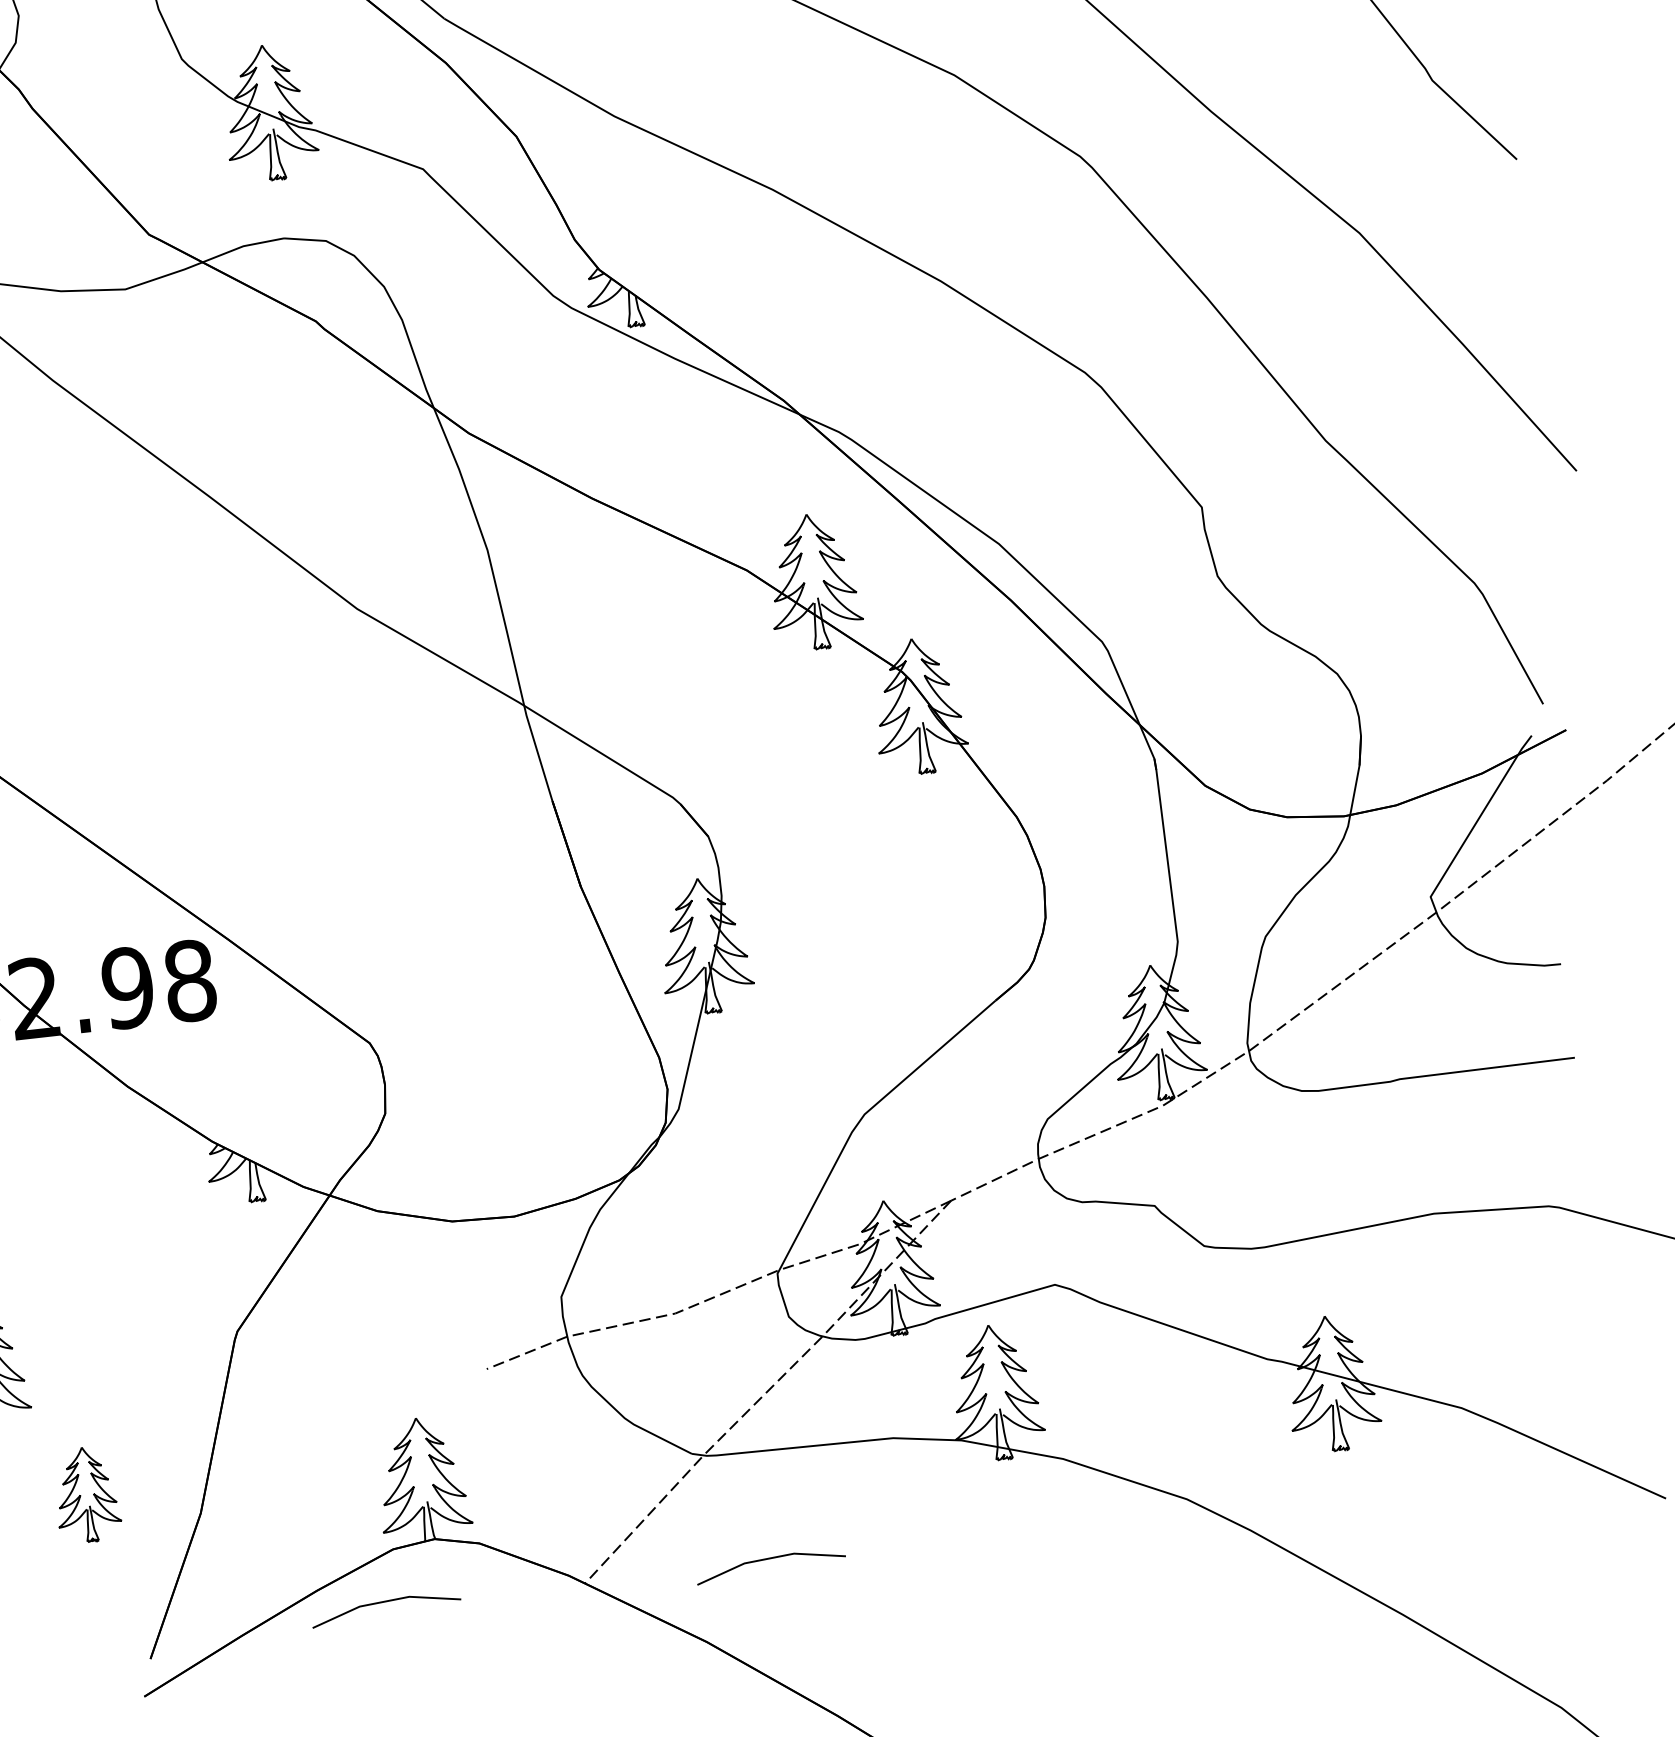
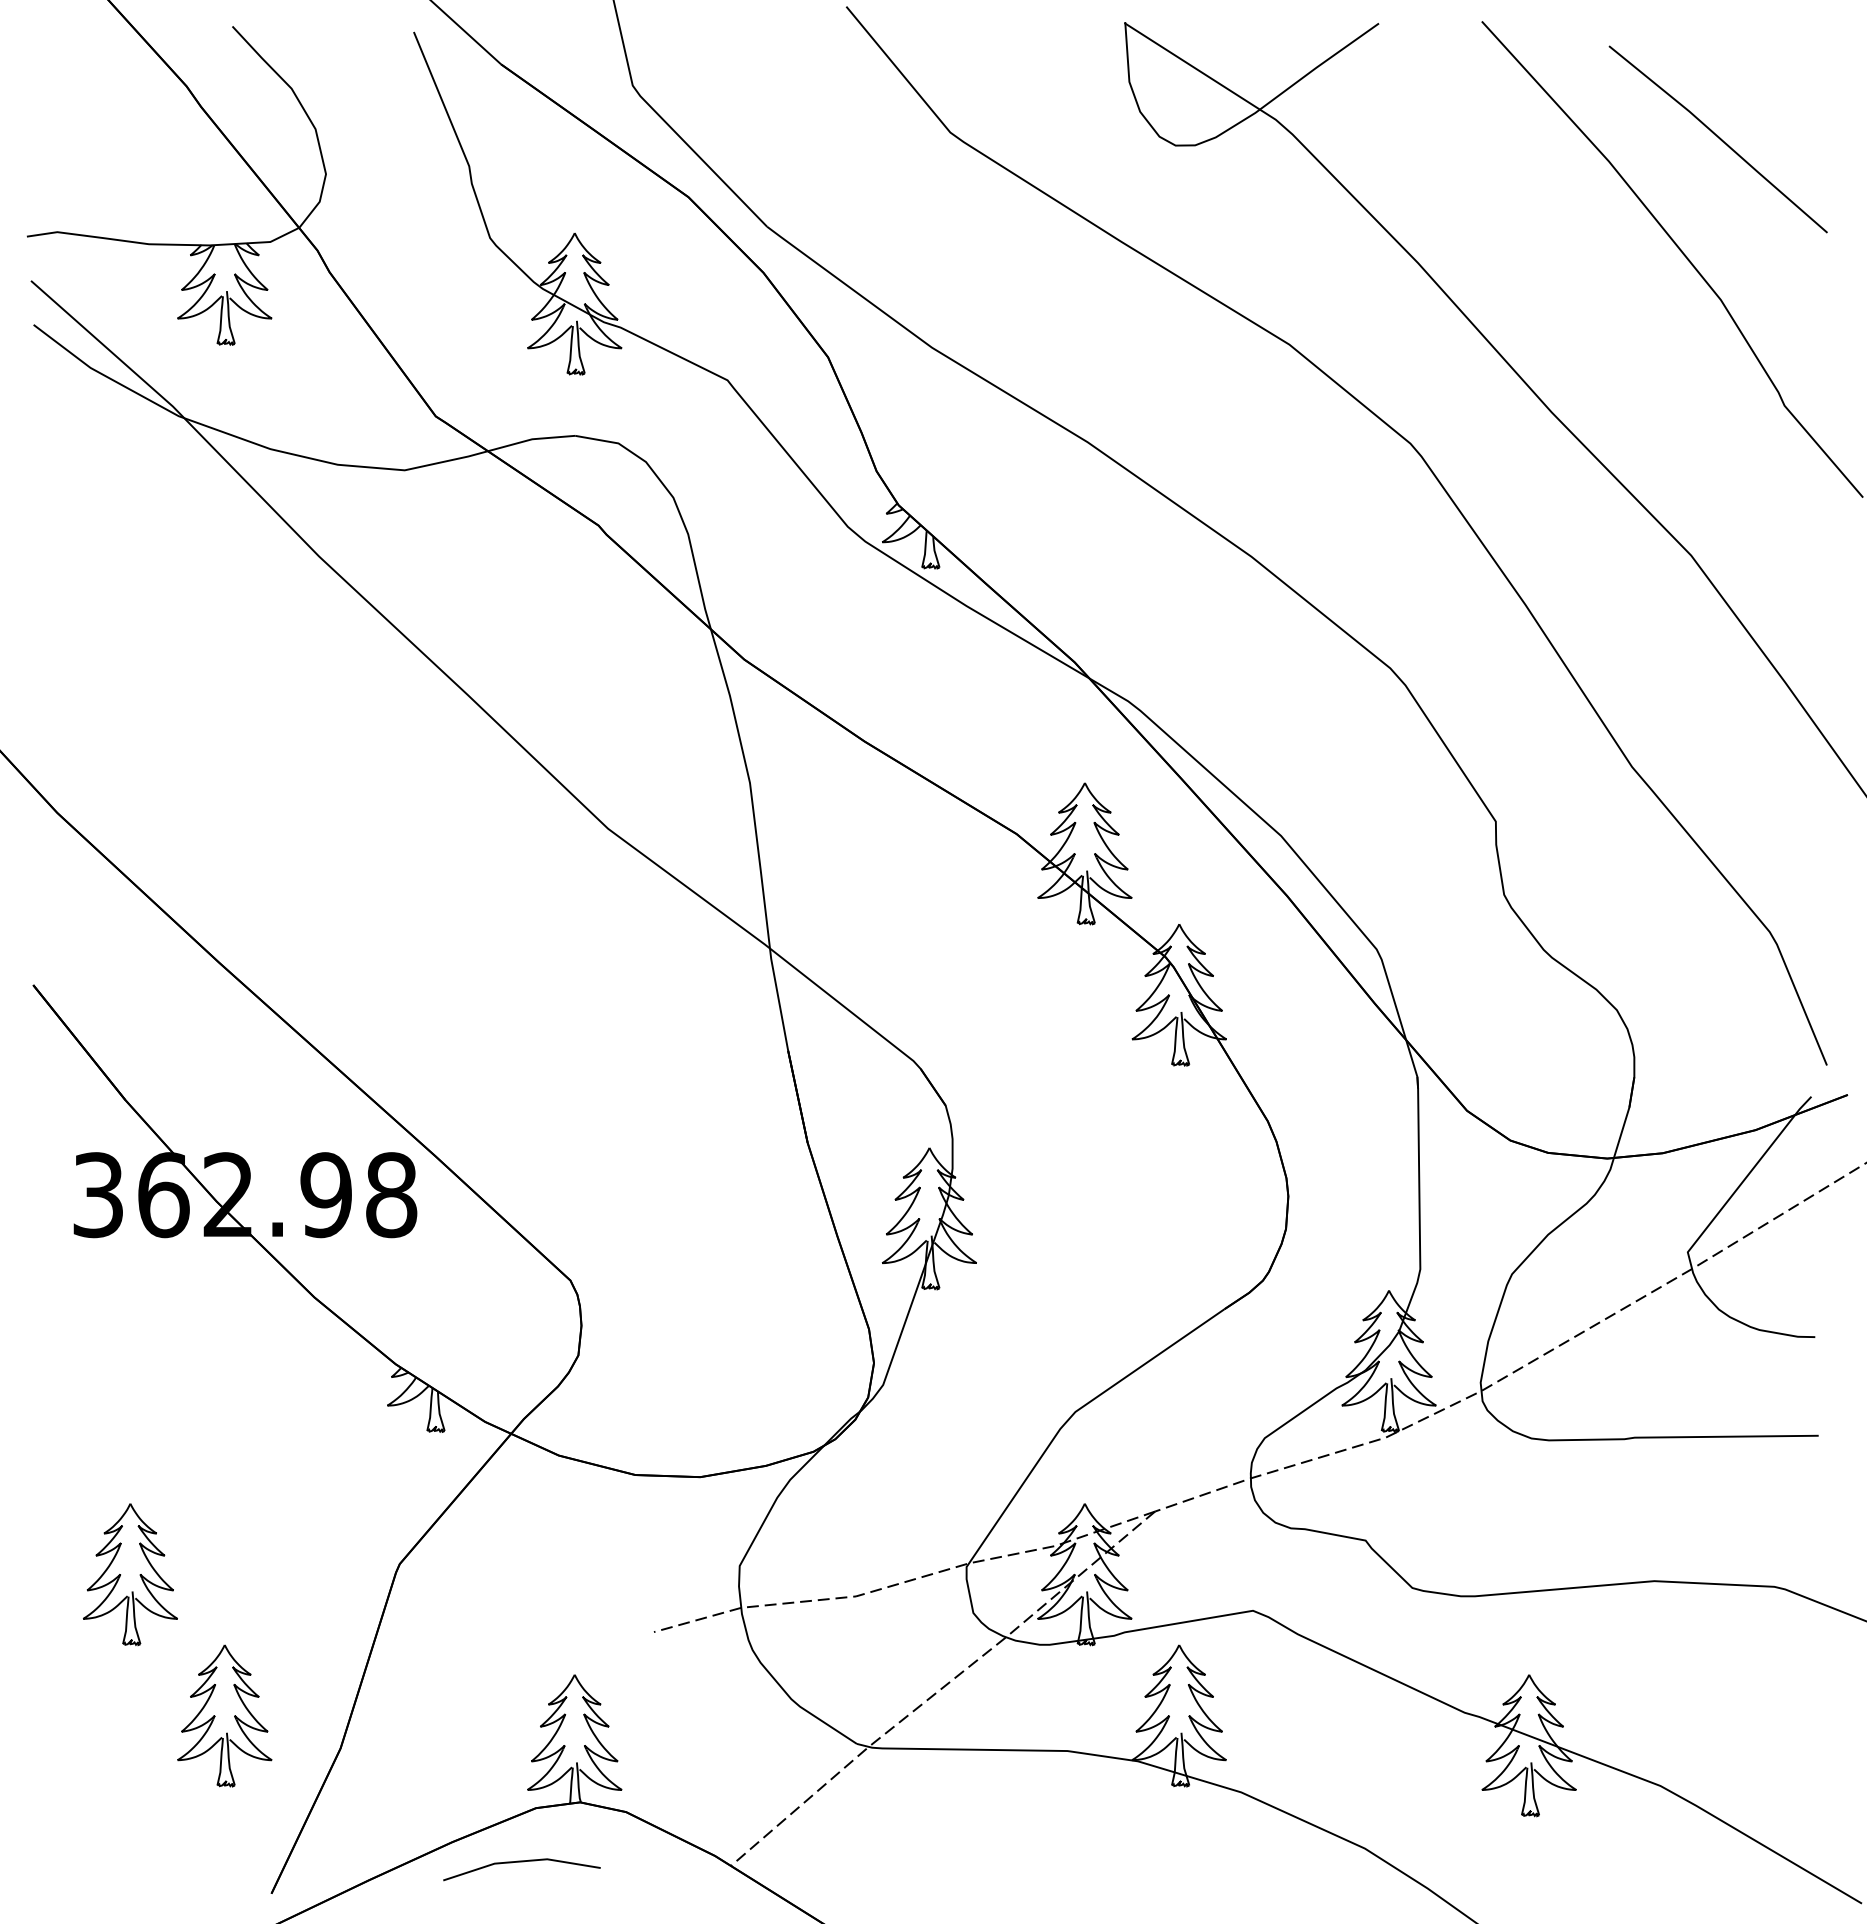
part: (86, 1494) -> (224, 1715), size x1.43
line: (769, 1559) -> (925, 1862), removed

